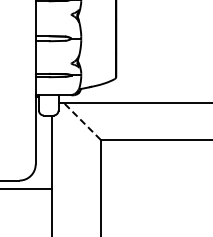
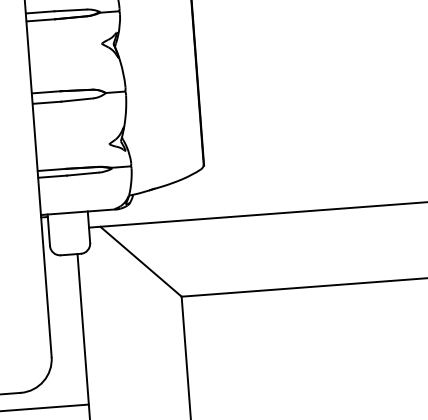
line: (82, 121) -> (141, 261), dashed -> solid

